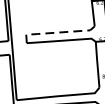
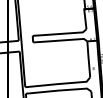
line: (61, 31) -> (60, 33), dashed -> solid

